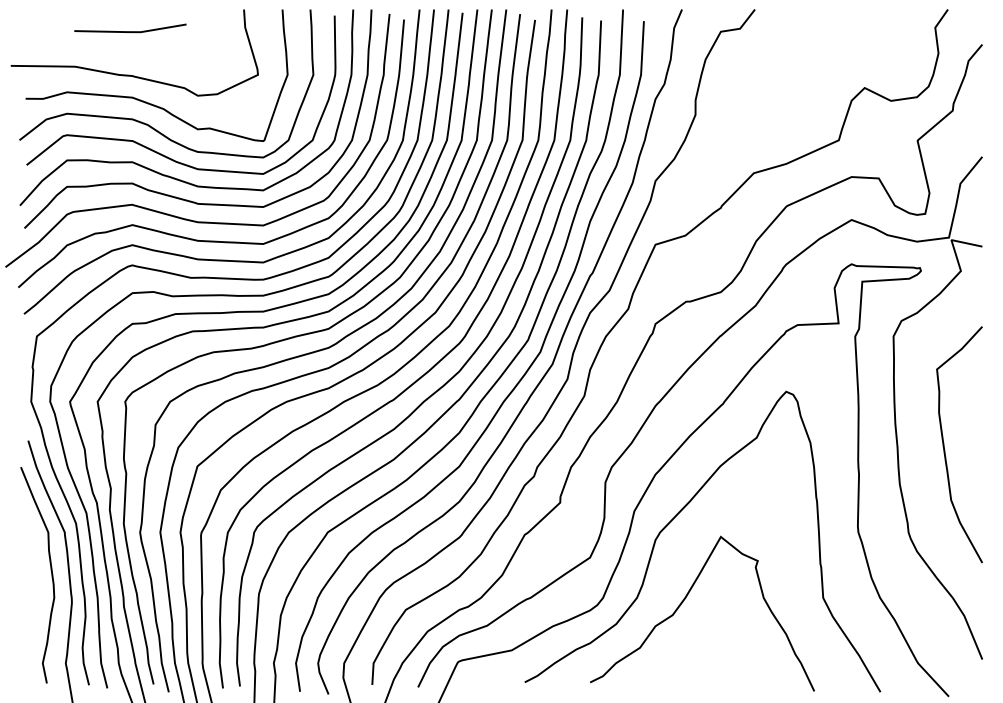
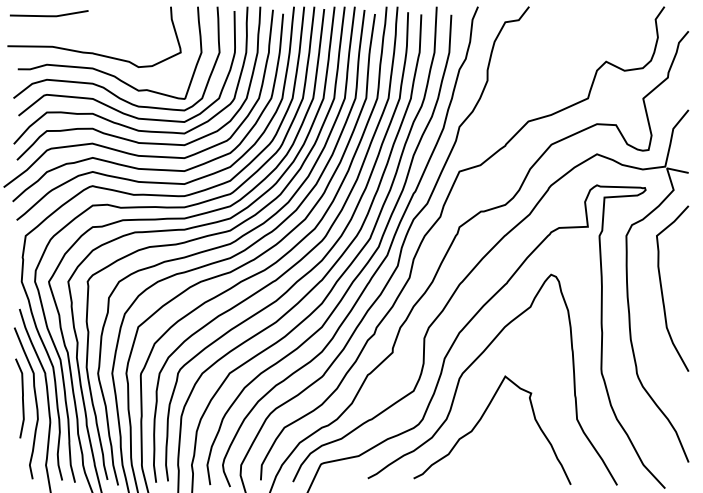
line: (130, 31) -> (49, 15), moved
curve: (945, 449) -> (662, 292), moved
curve: (32, 568) -> (22, 398), added

